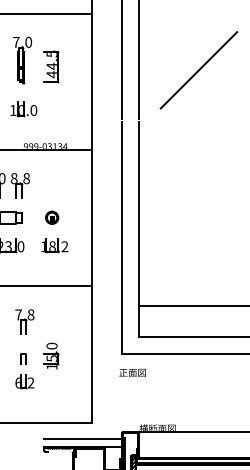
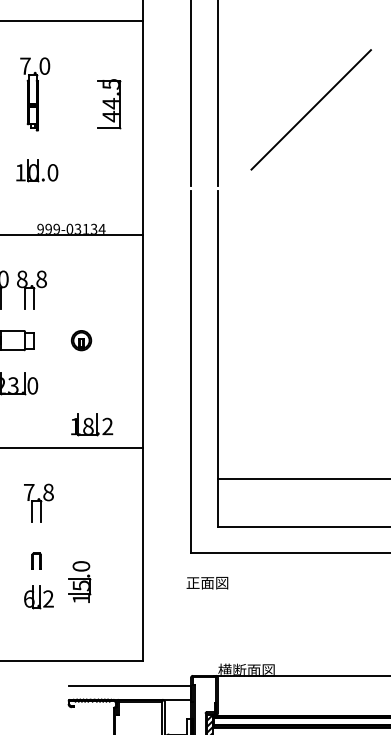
part: (51, 66) -> (110, 103), moved
part: (54, 245) -> (91, 424), moved
part: (51, 355) -> (80, 581), moved

